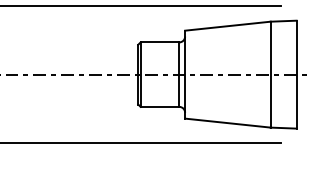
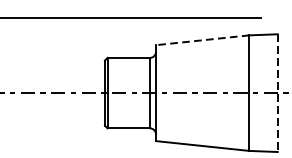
line: (227, 26) -> (202, 40), solid -> dashed
line: (296, 74) -> (277, 92), solid -> dashed

